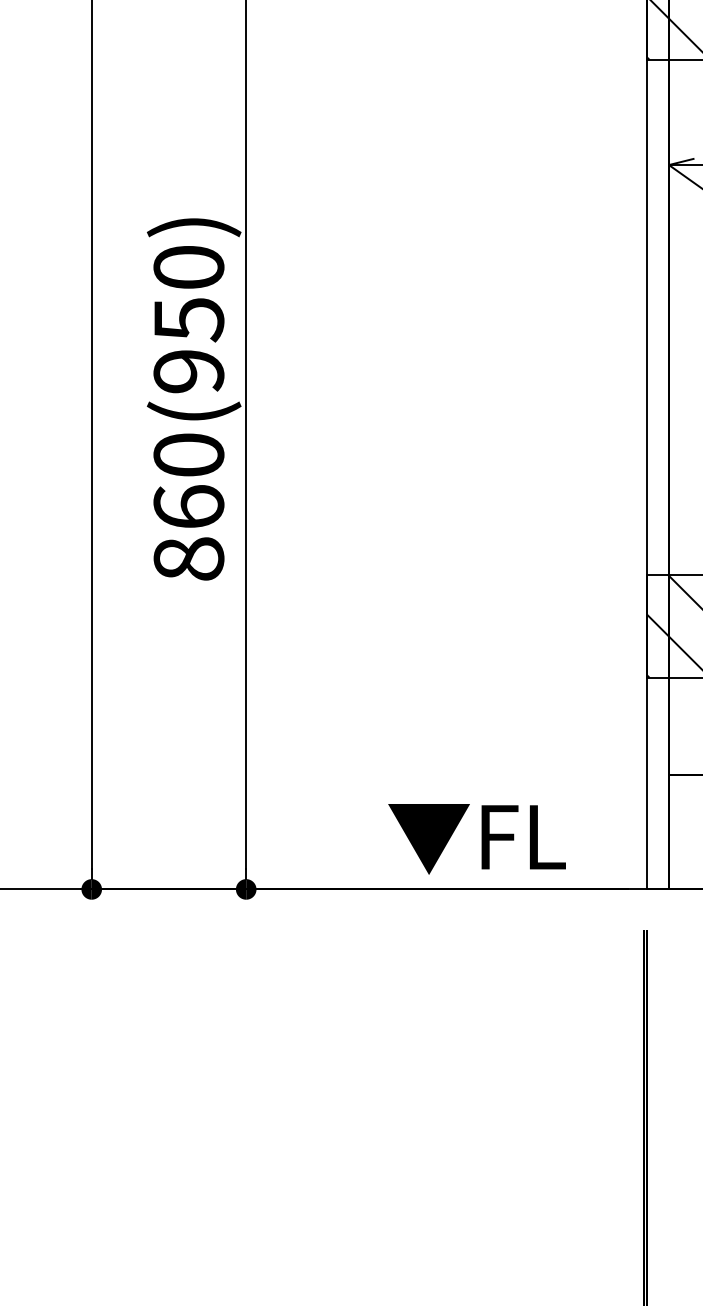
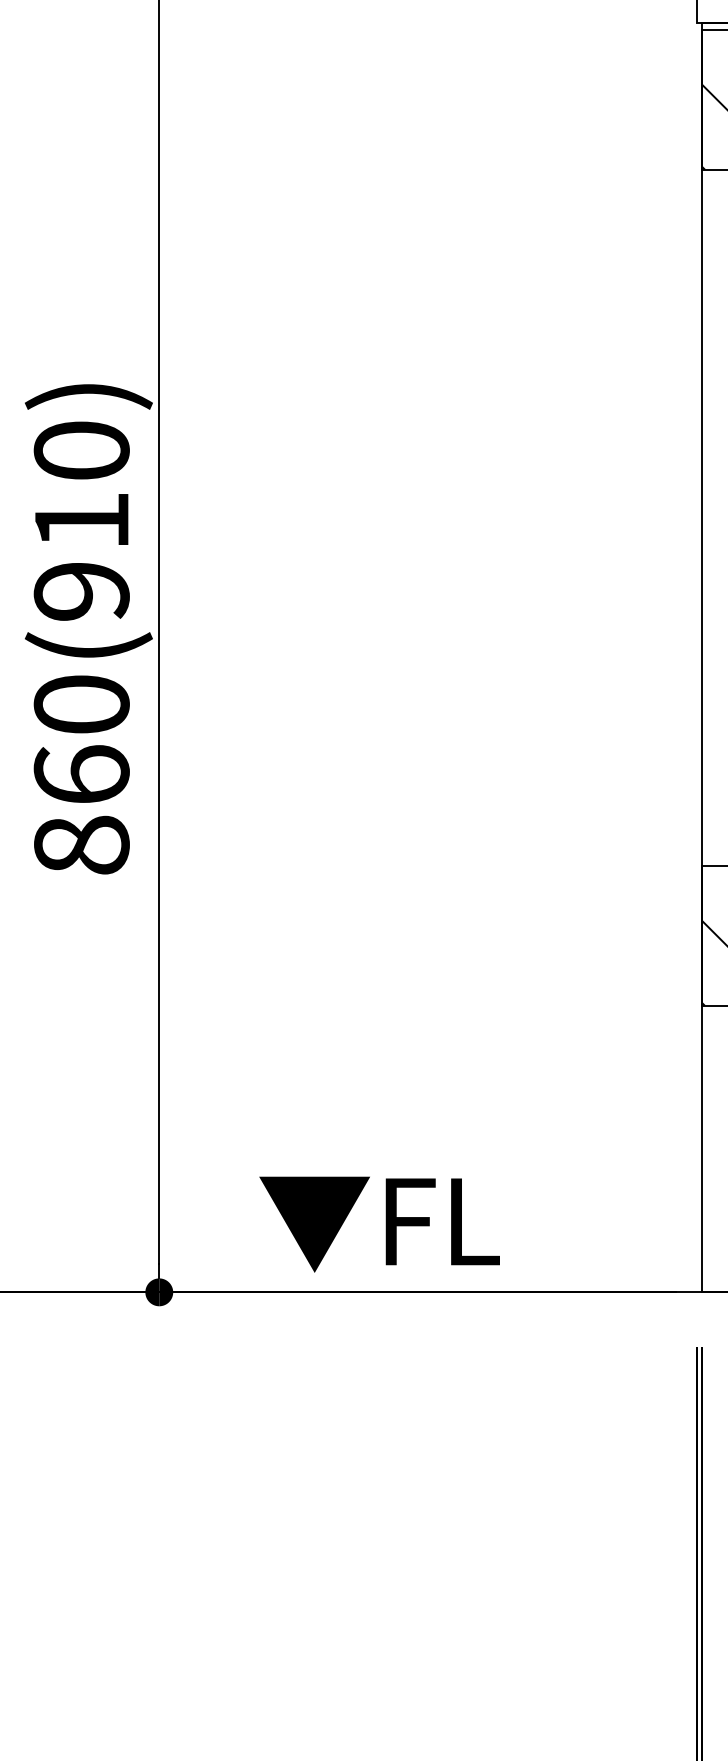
text: (189, 320) -> (82, 522), 860(950) -> 860(910)
text: (476, 839) -> (378, 1224), moved

